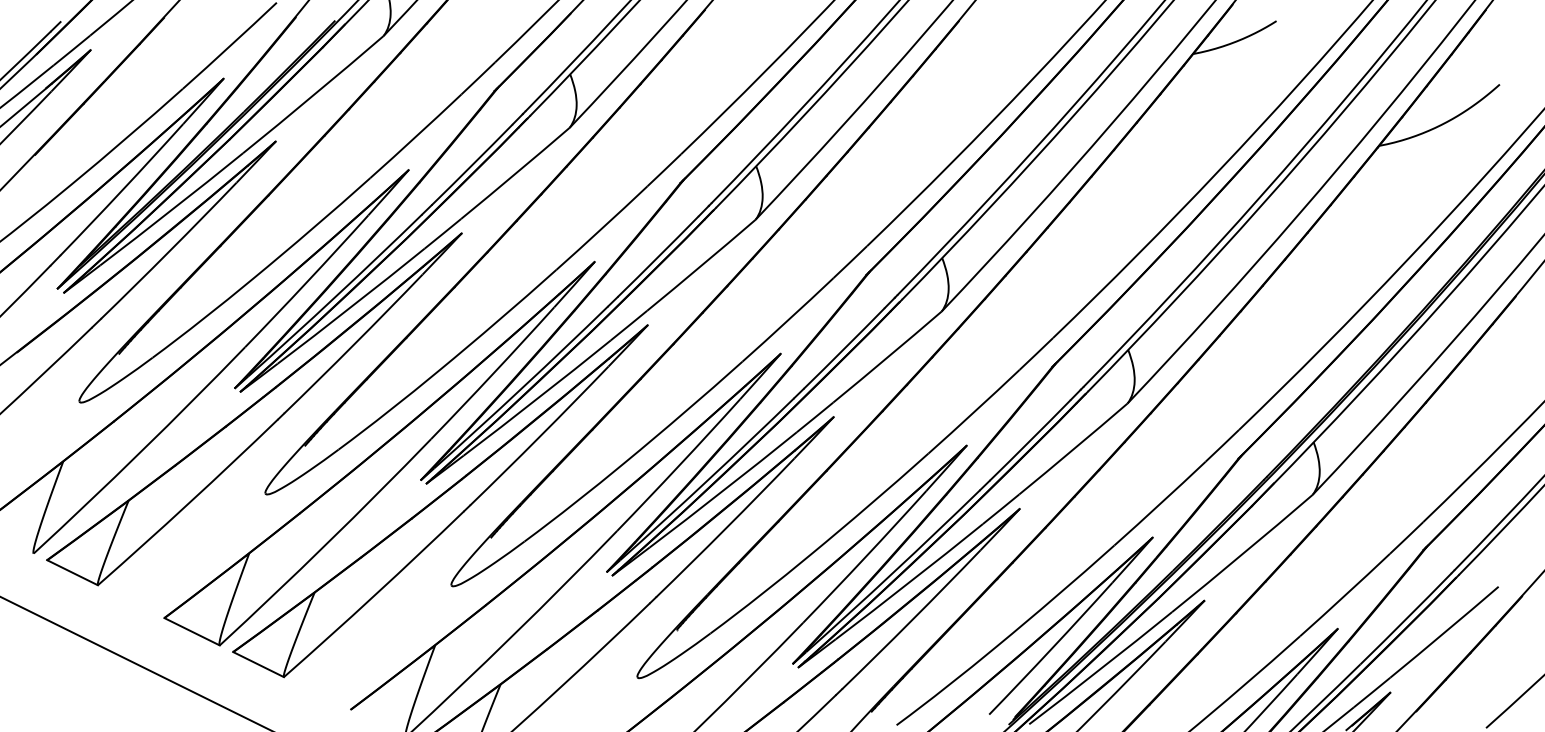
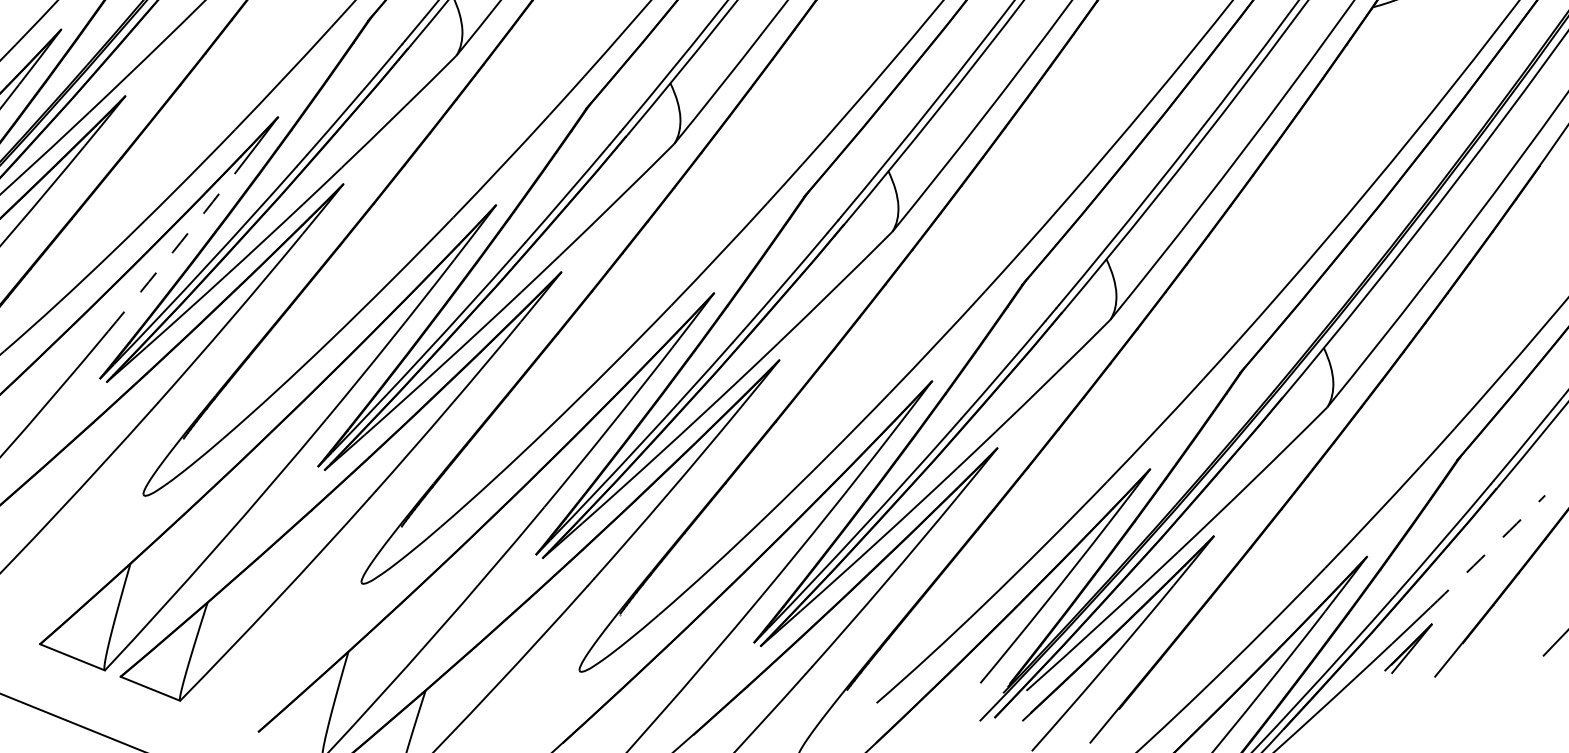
arc: (307, 281) -> (173, 251), solid -> dashed
arc: (1444, 632) -> (1487, 551), solid -> dashed

